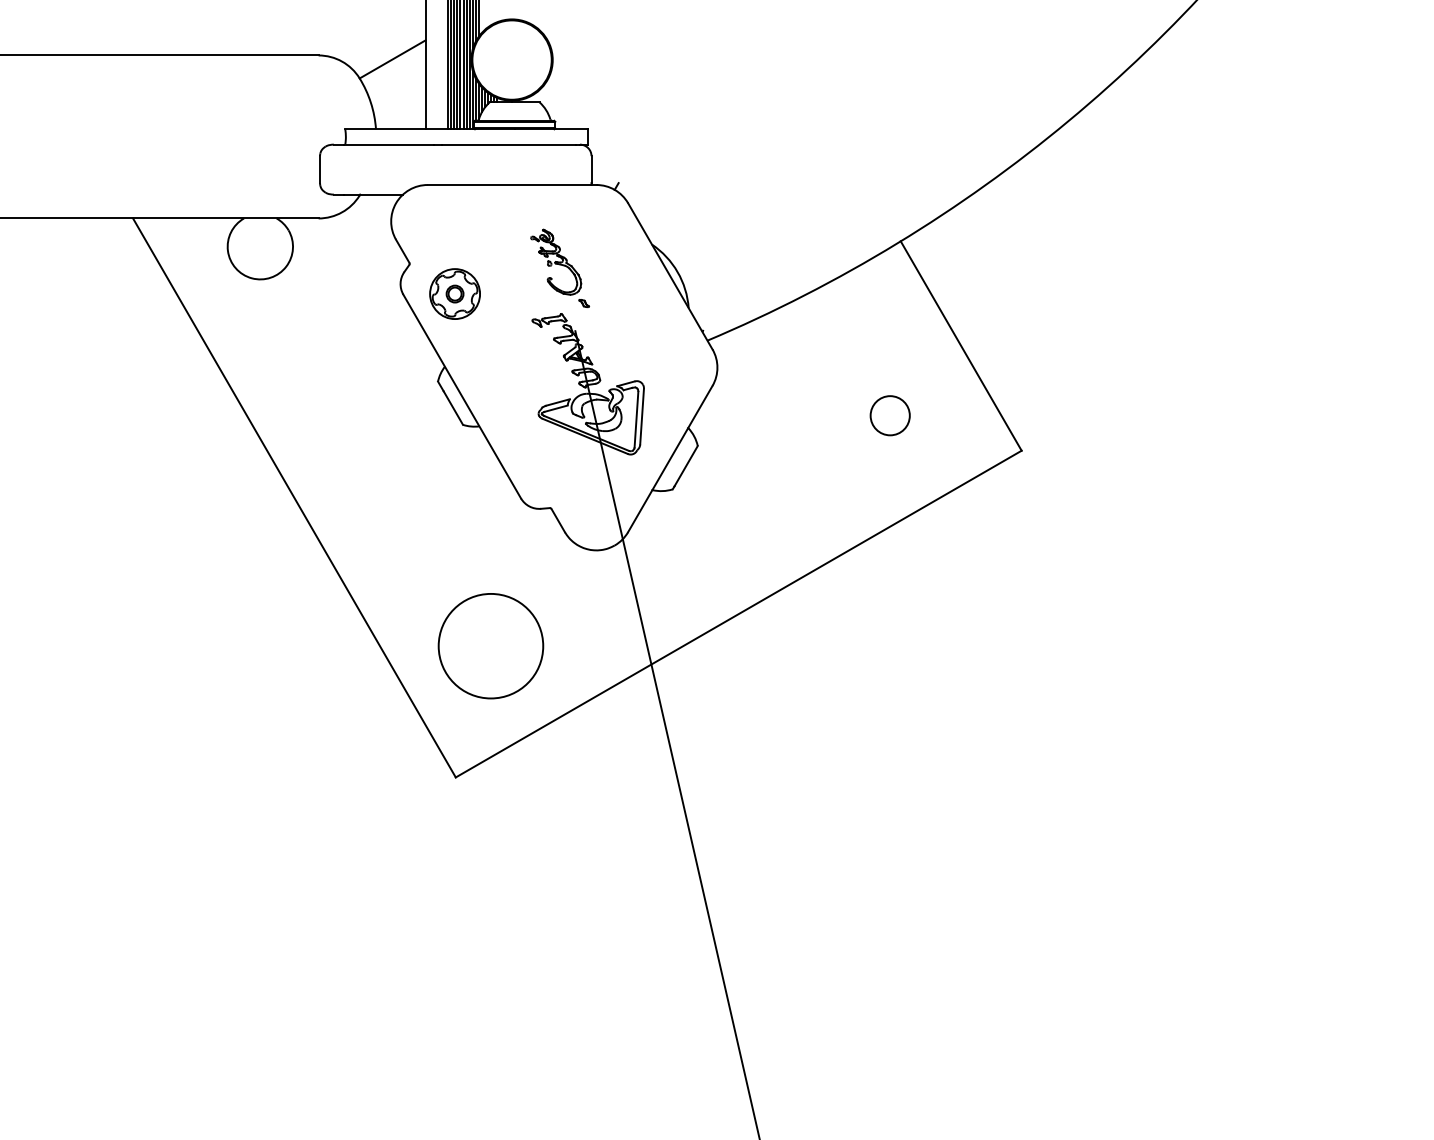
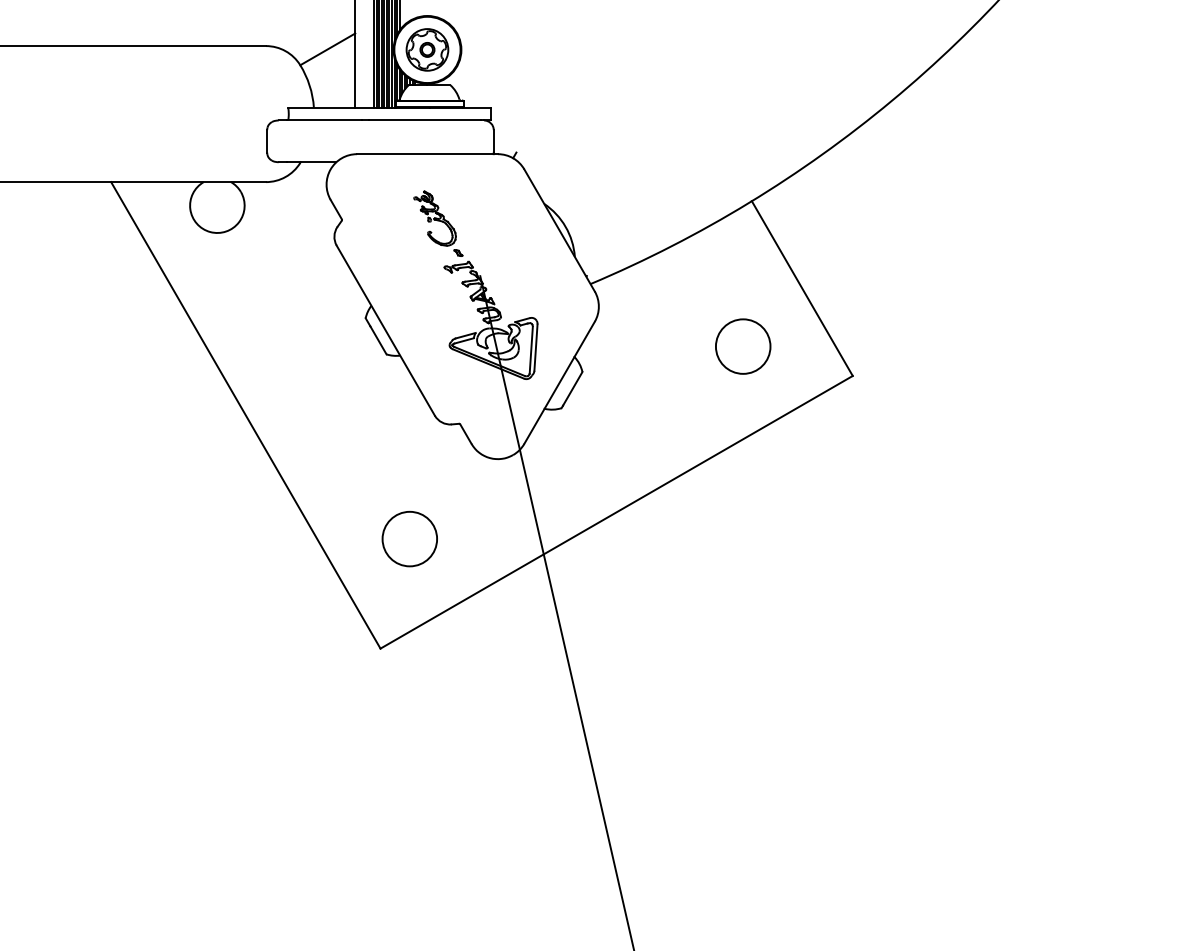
part: (559, 267) -> (437, 223), moved
part: (454, 293) -> (426, 49), moved
circle: (889, 415) -> (742, 346), size x1.67
circle: (490, 645) -> (409, 538), size x0.62

